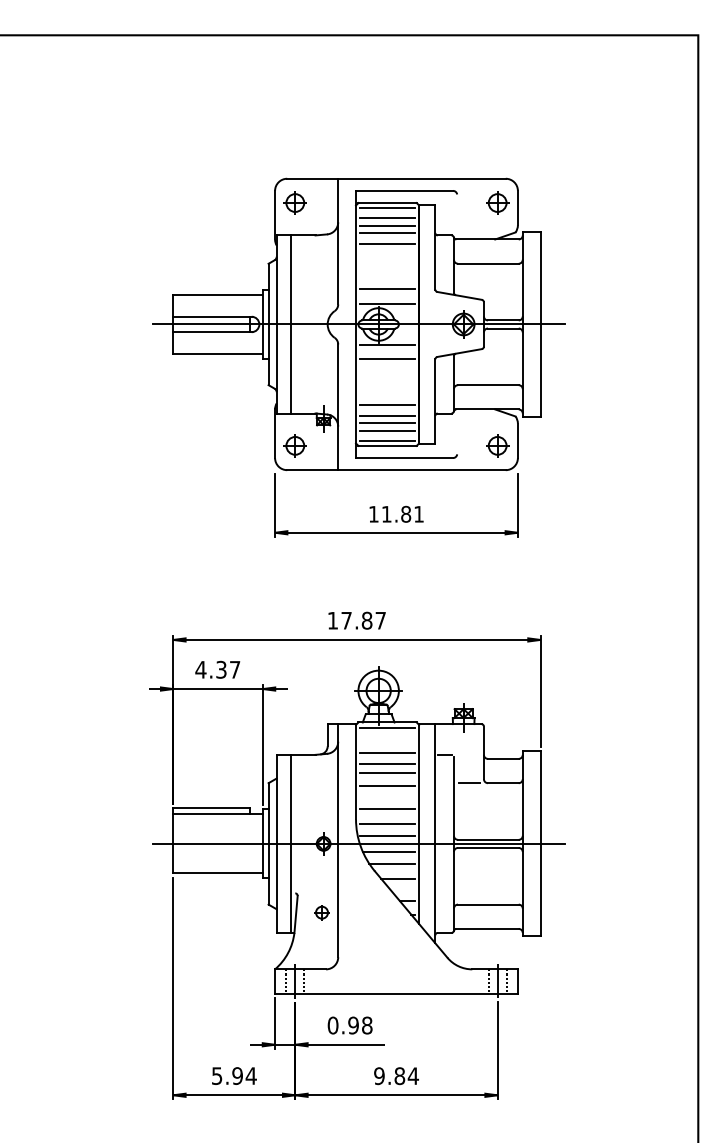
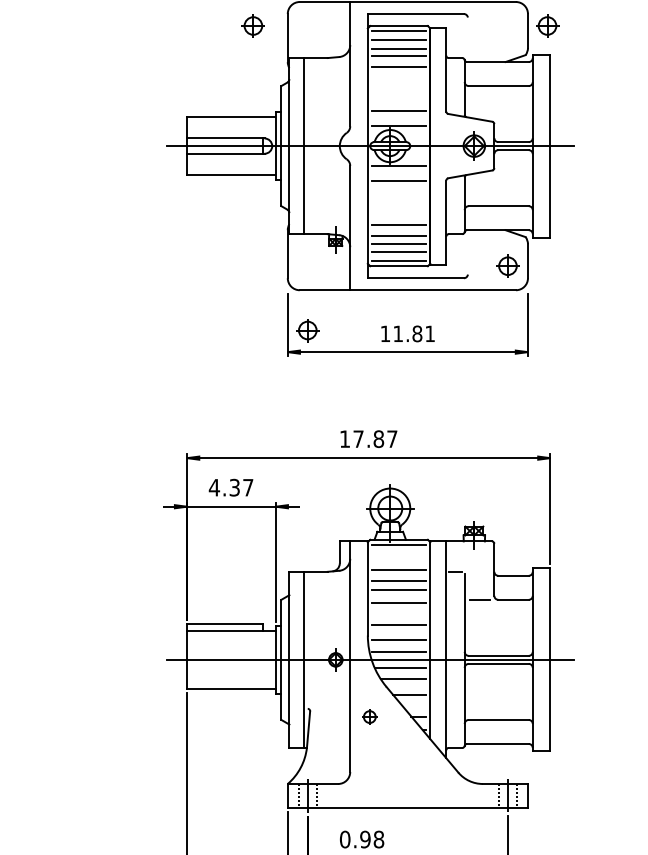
part: (294, 202) -> (252, 25), moved
part: (497, 202) -> (547, 25), moved
part: (294, 445) -> (306, 330), moved
part: (321, 912) -> (369, 716), moved

